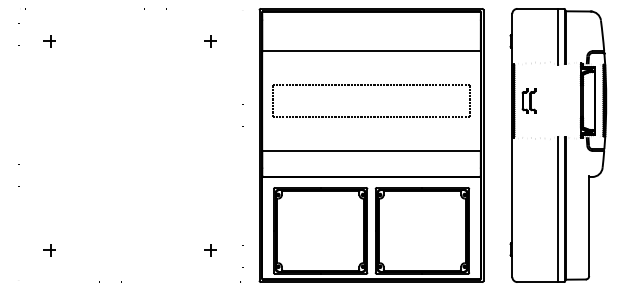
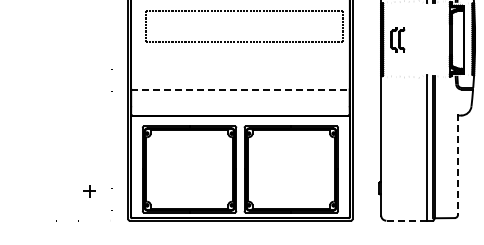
part: (371, 85) -> (244, 11), moved
line: (372, 150) -> (241, 89), solid -> dashed
line: (589, 226) -> (458, 165), solid -> dashed
part: (210, 250) -> (89, 192), moved
line: (537, 282) -> (406, 221), solid -> dashed

